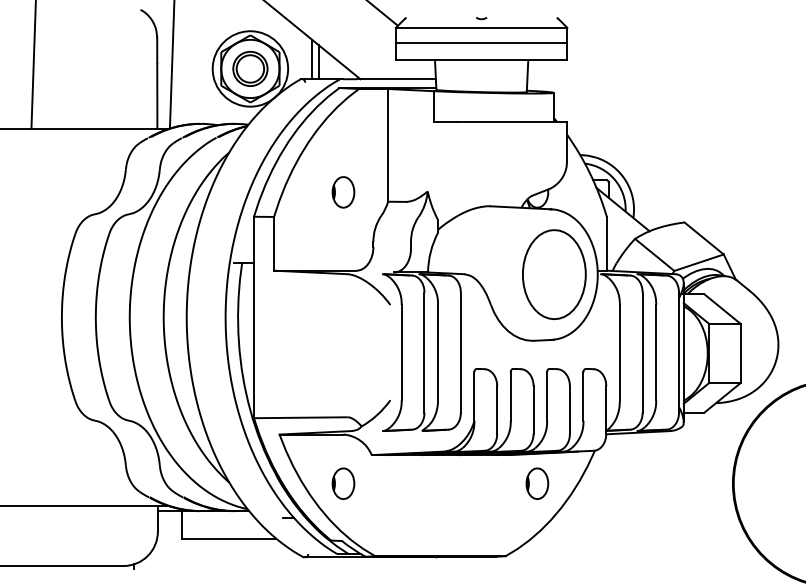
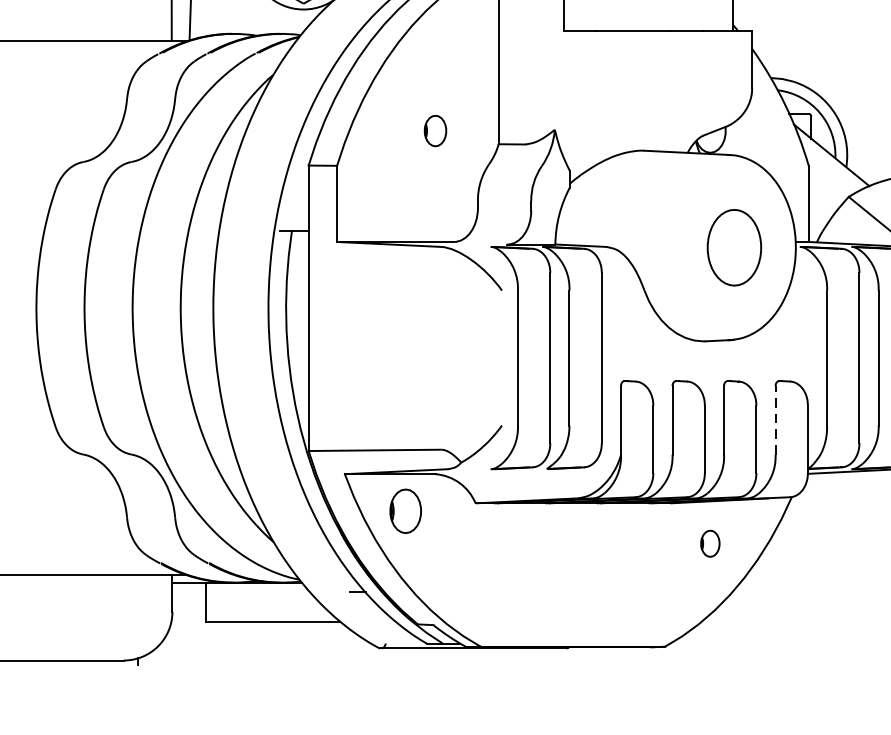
part: (343, 192) -> (435, 131), size x0.7
part: (554, 274) -> (734, 247), size x0.6
line: (583, 396) -> (775, 420), solid -> dashed
part: (343, 483) -> (405, 510), moved
part: (537, 483) -> (710, 543), size x0.6

